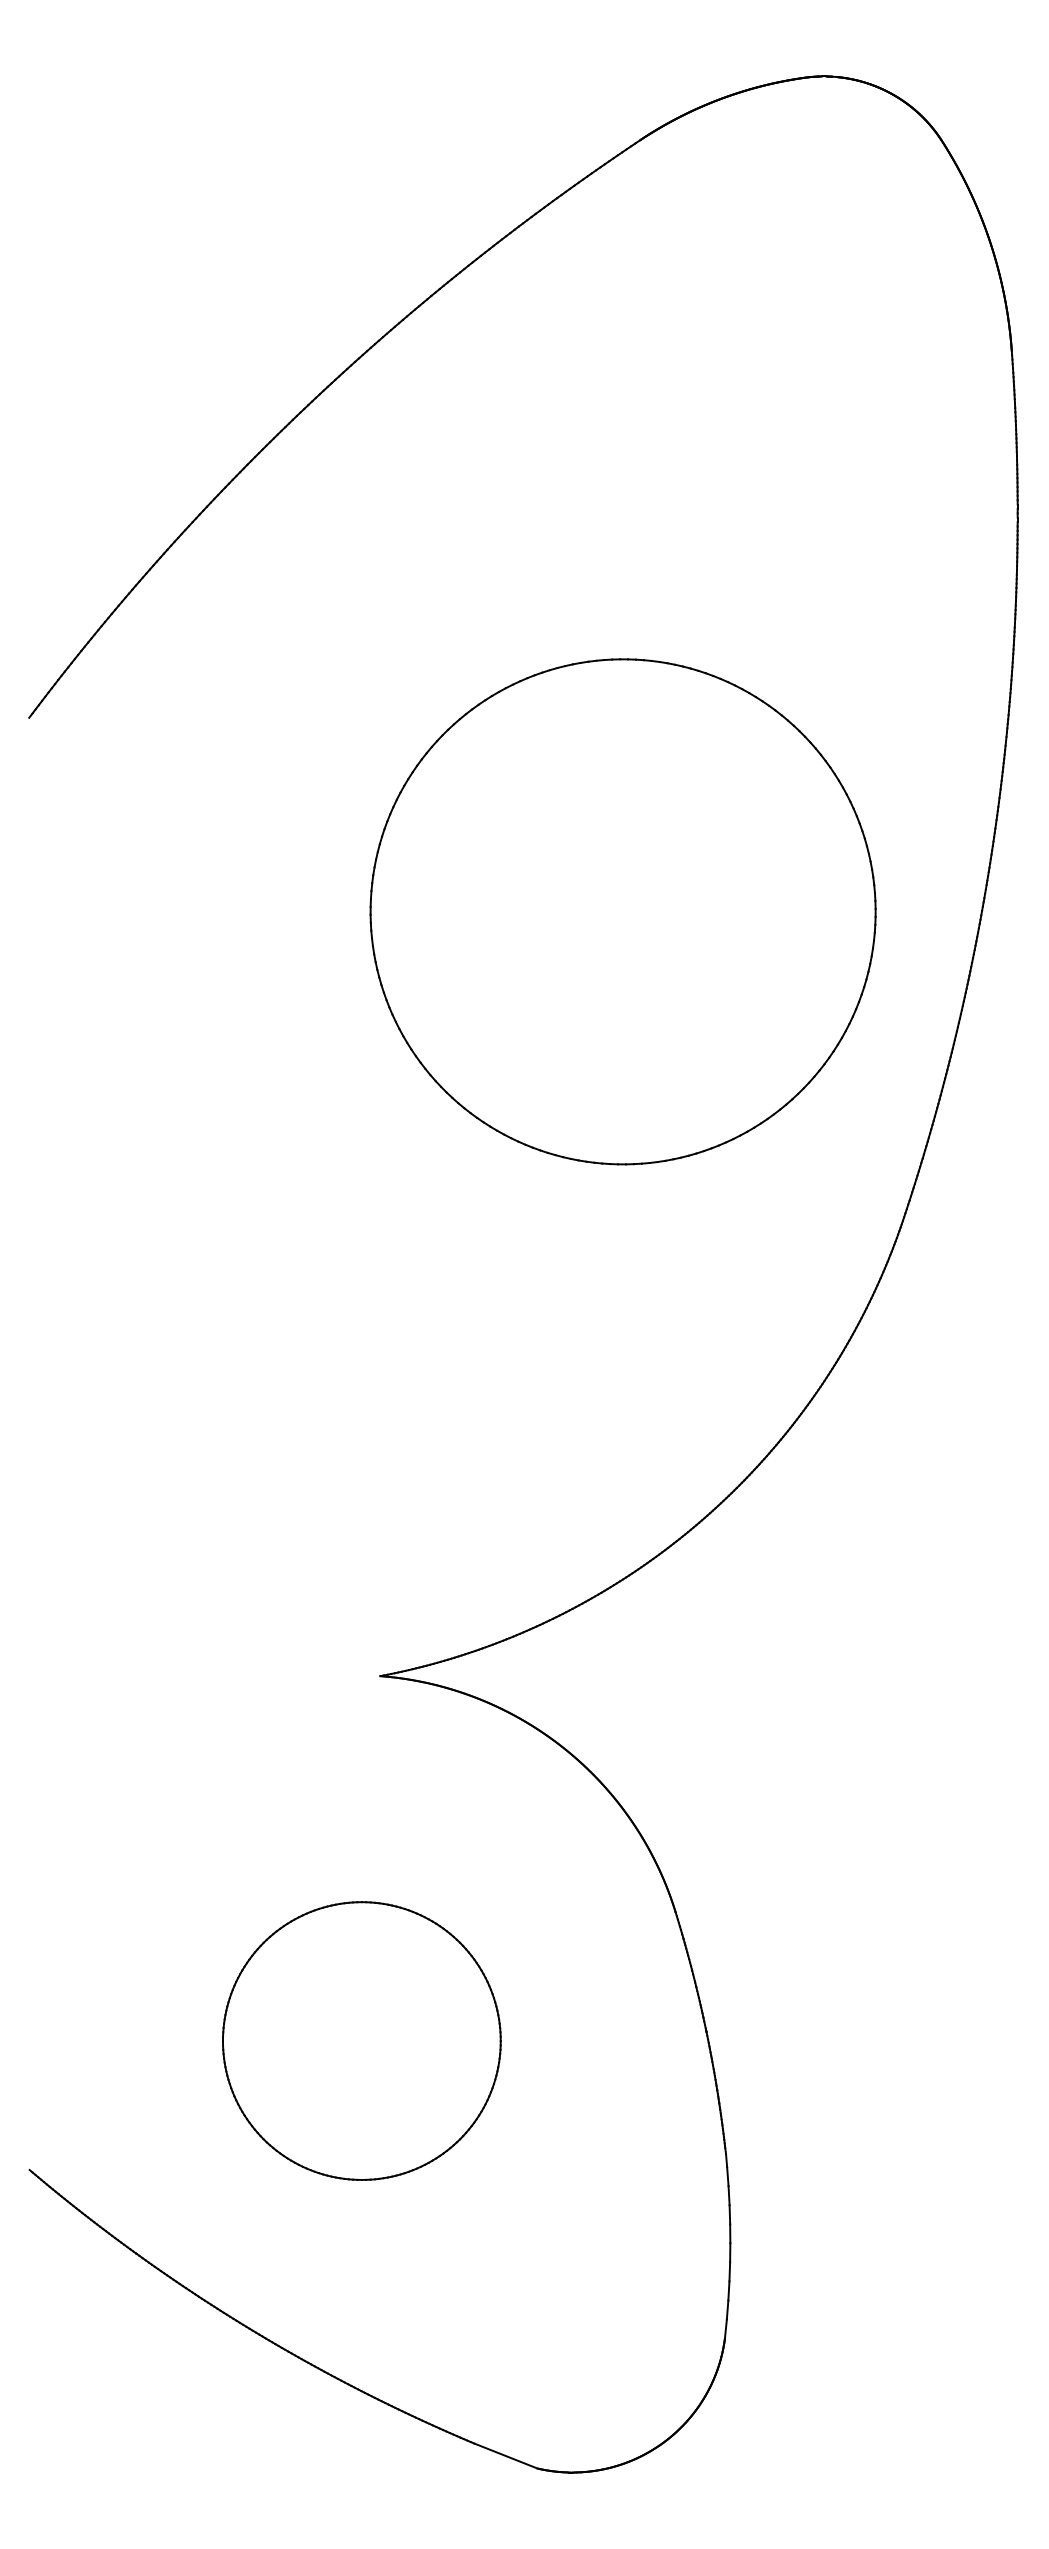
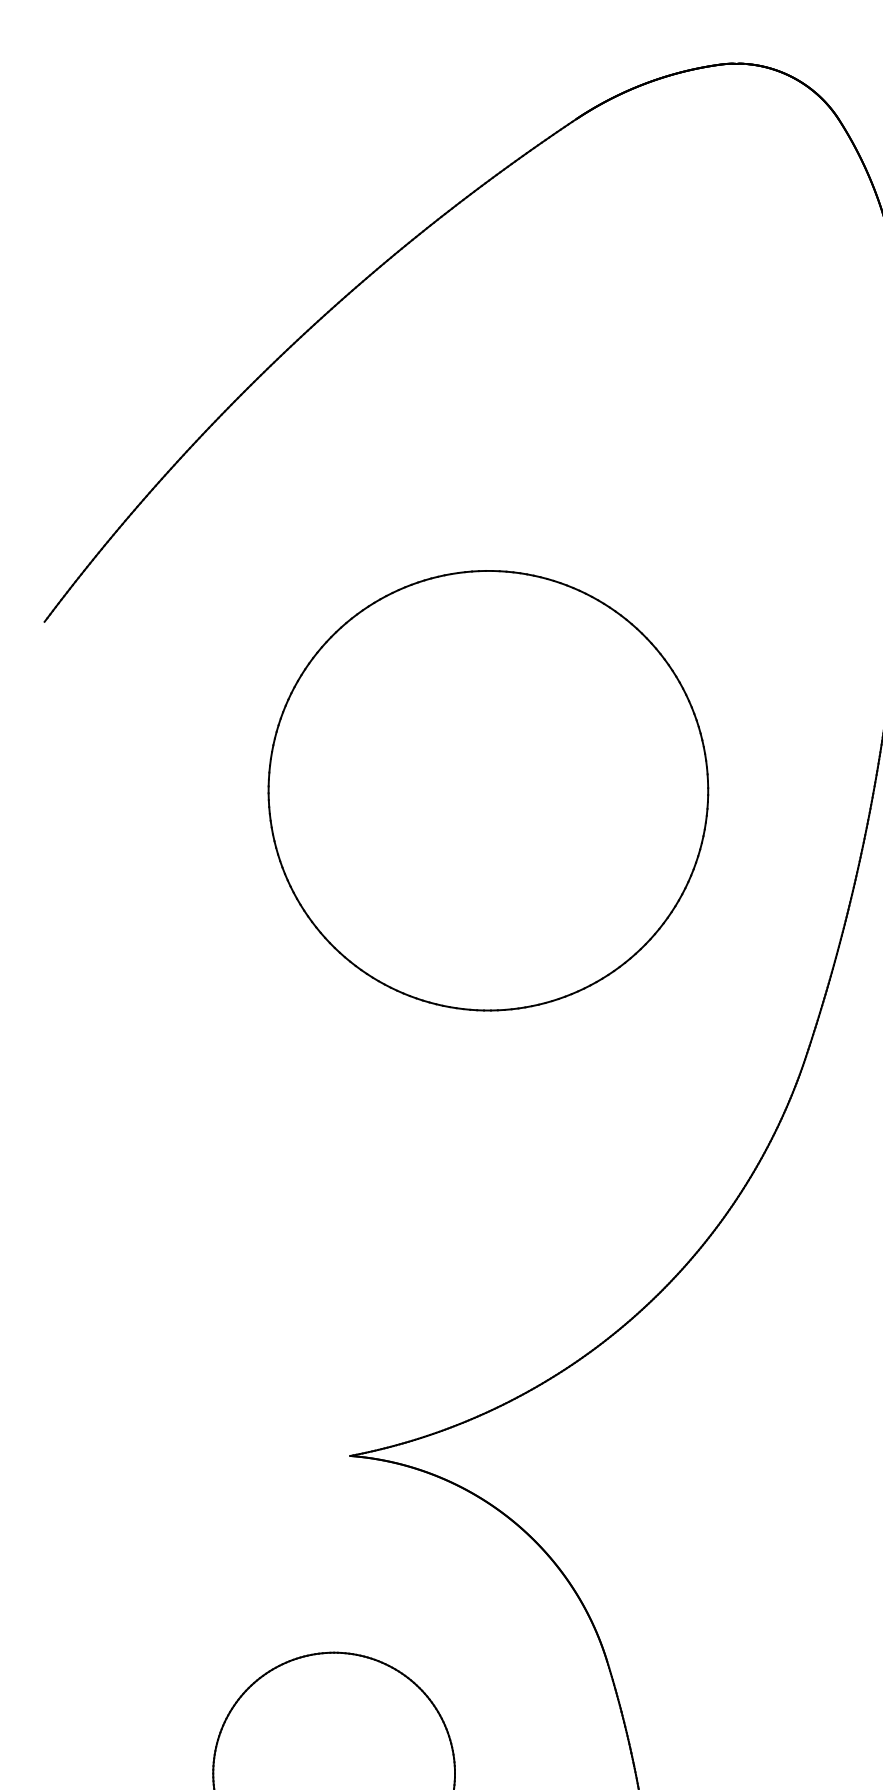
part: (622, 911) -> (487, 790), moved

